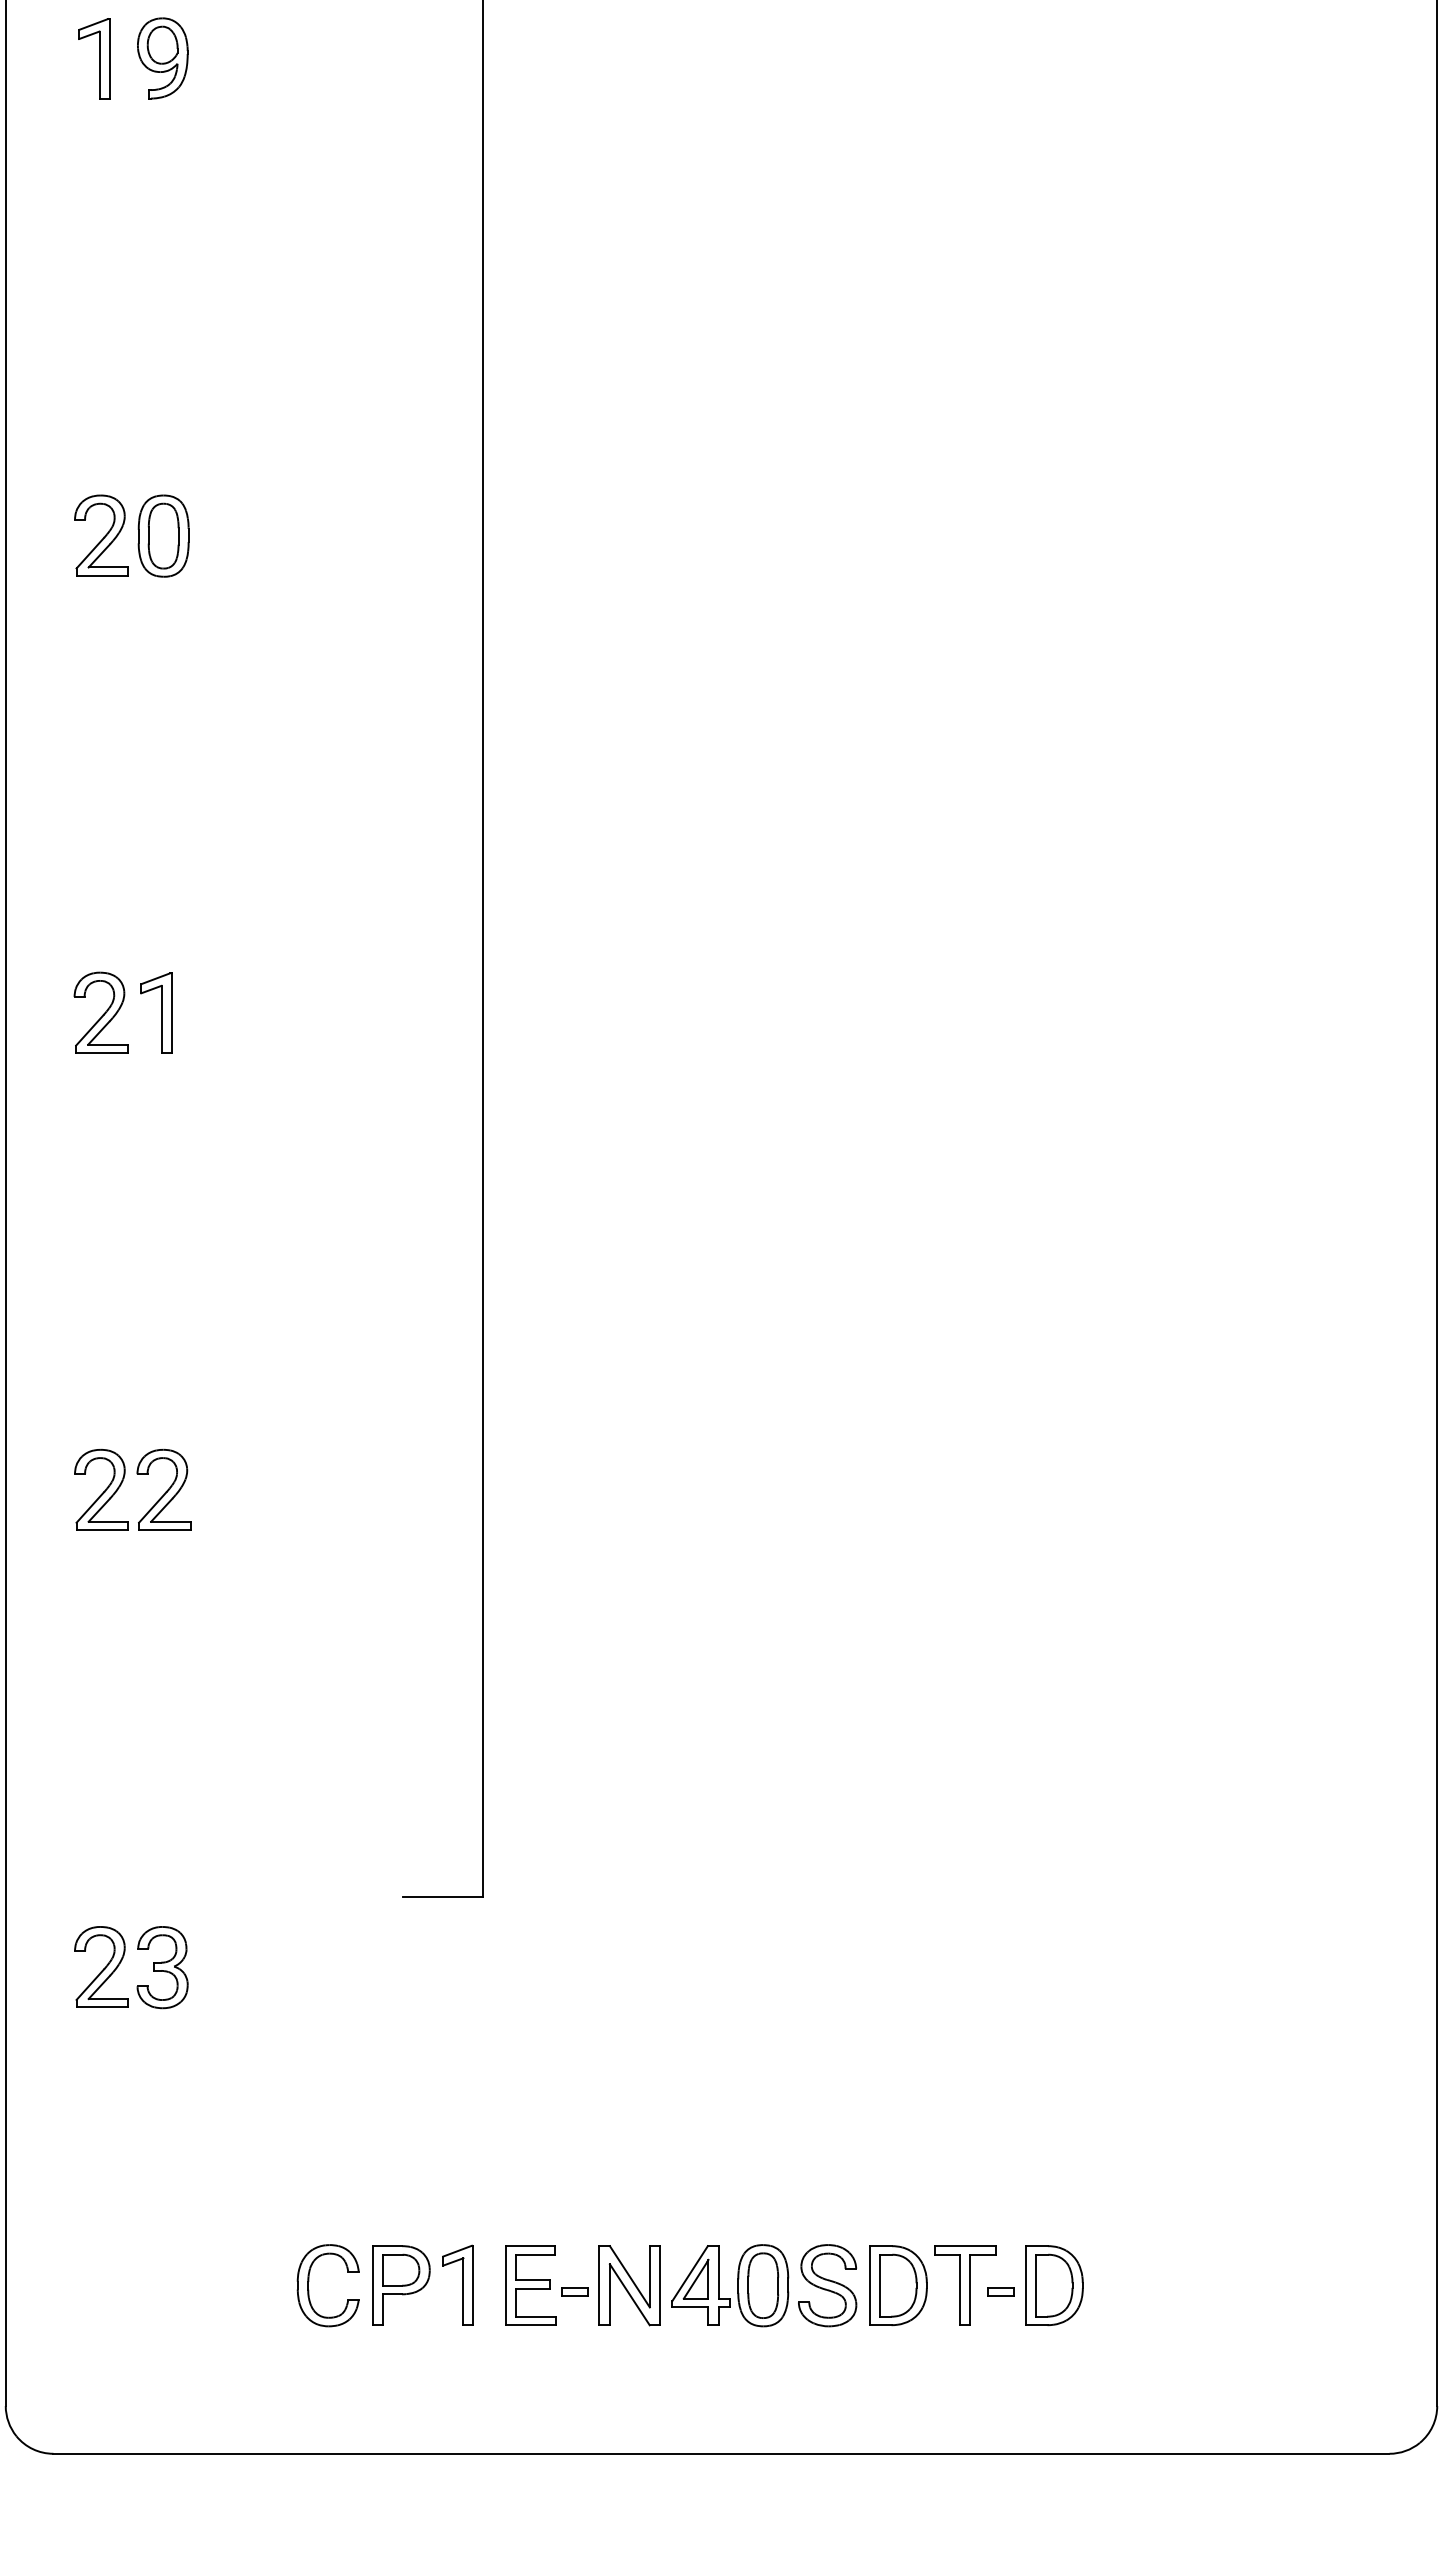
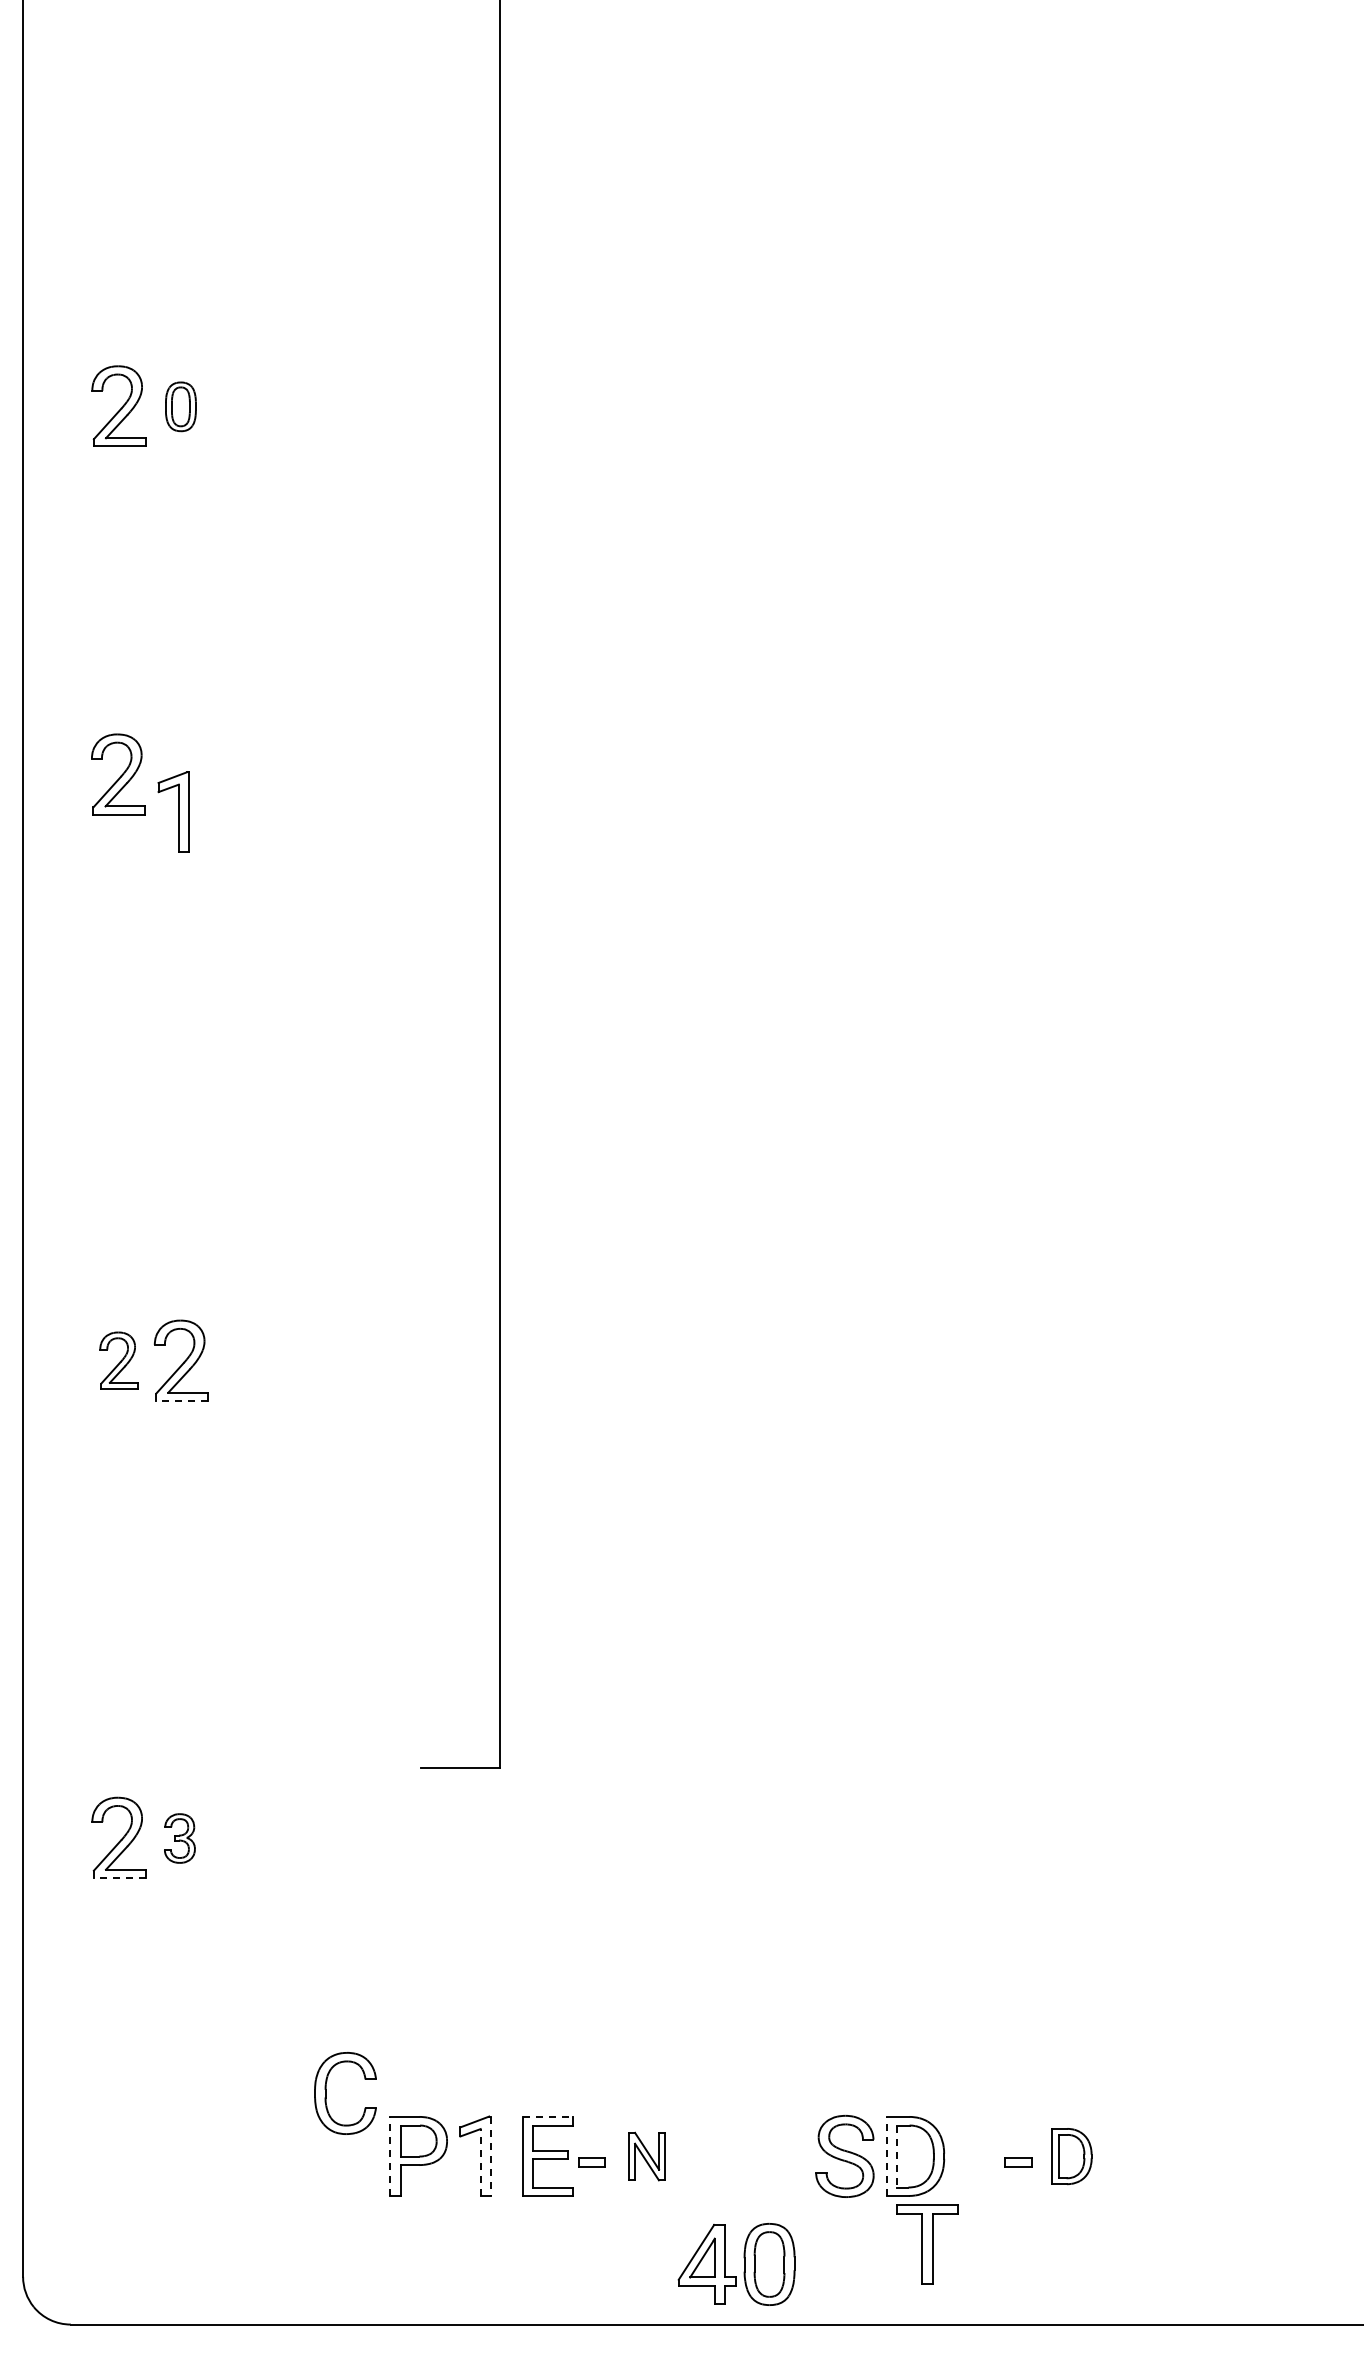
part: (163, 535) -> (180, 406), size x0.6
part: (100, 1012) -> (117, 774), moved
part: (156, 1012) -> (173, 811), moved
part: (101, 1489) -> (118, 1360), size x0.7
line: (164, 1530) -> (181, 1401), solid -> dashed
part: (162, 1967) -> (179, 1838), size x0.6
line: (102, 2007) -> (119, 1878), solid -> dashed
line: (530, 2246) -> (547, 2117), solid -> dashed
part: (309, 2281) -> (326, 2089), moved
line: (372, 2285) -> (389, 2156), solid -> dashed
line: (473, 2285) -> (490, 2156), solid -> dashed
part: (629, 2285) -> (646, 2156), size x0.6
part: (737, 2285) -> (743, 2264), moved
line: (869, 2285) -> (886, 2156), solid -> dashed
line: (880, 2285) -> (897, 2156), solid -> dashed
part: (965, 2285) -> (927, 2244), moved
part: (1054, 2285) -> (1071, 2156), size x0.7
line: (463, 2291) -> (480, 2162), solid -> dashed

